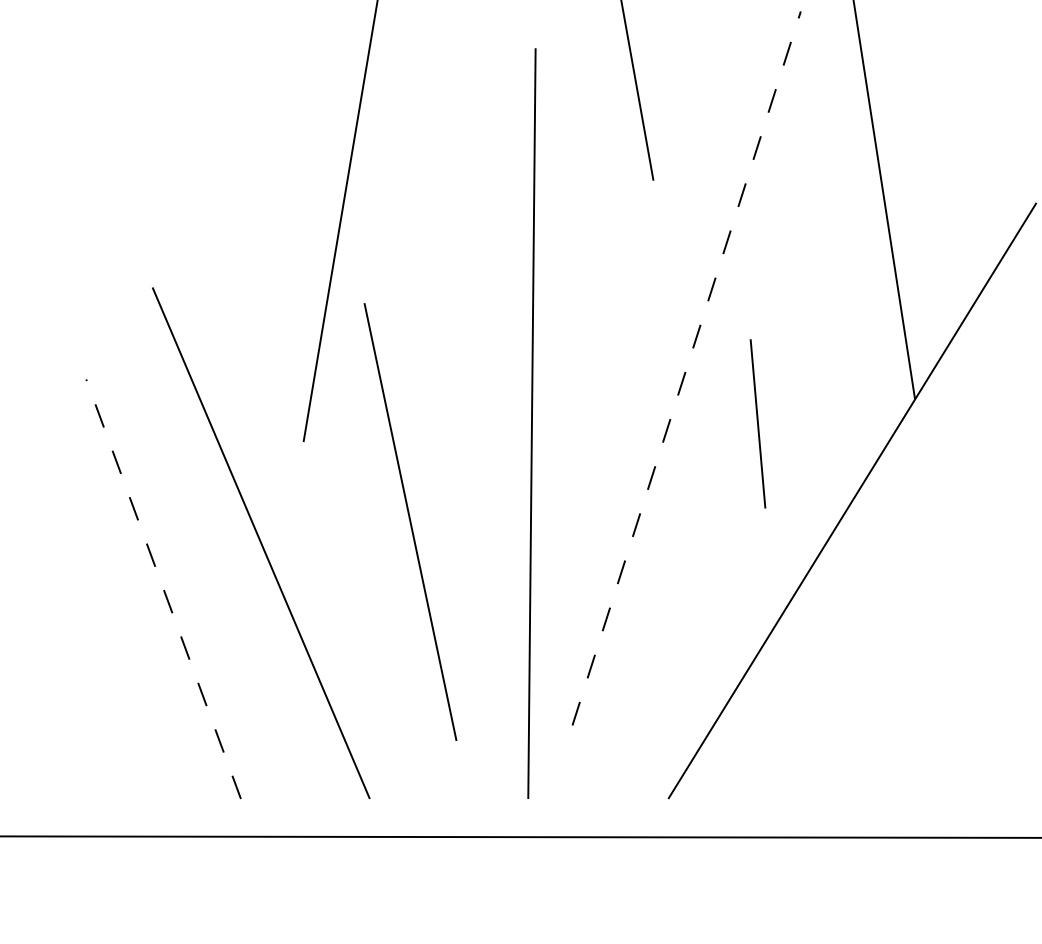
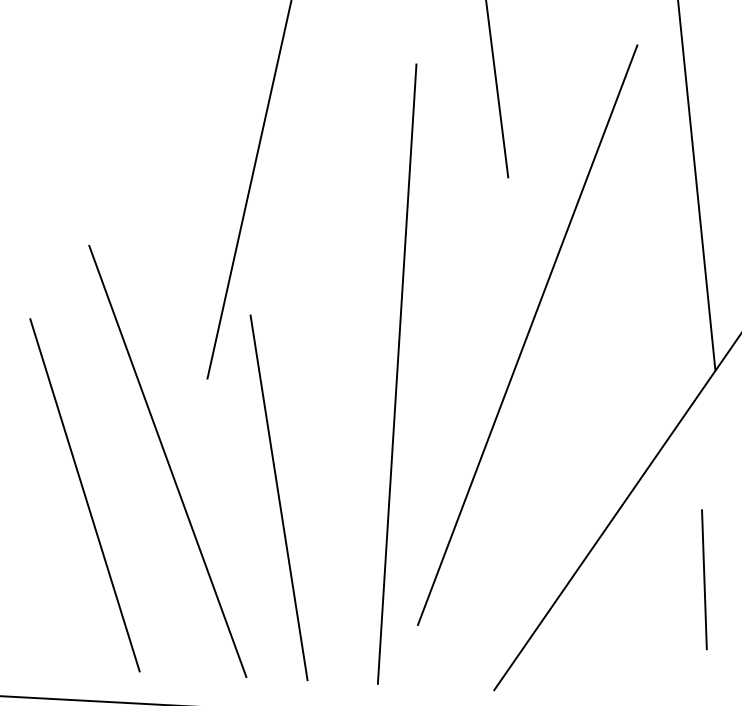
line: (686, 368) -> (527, 335), dashed -> solid
line: (757, 423) -> (704, 579), moved
line: (410, 521) -> (279, 497), moved
line: (163, 589) -> (84, 495), dashed -> solid

